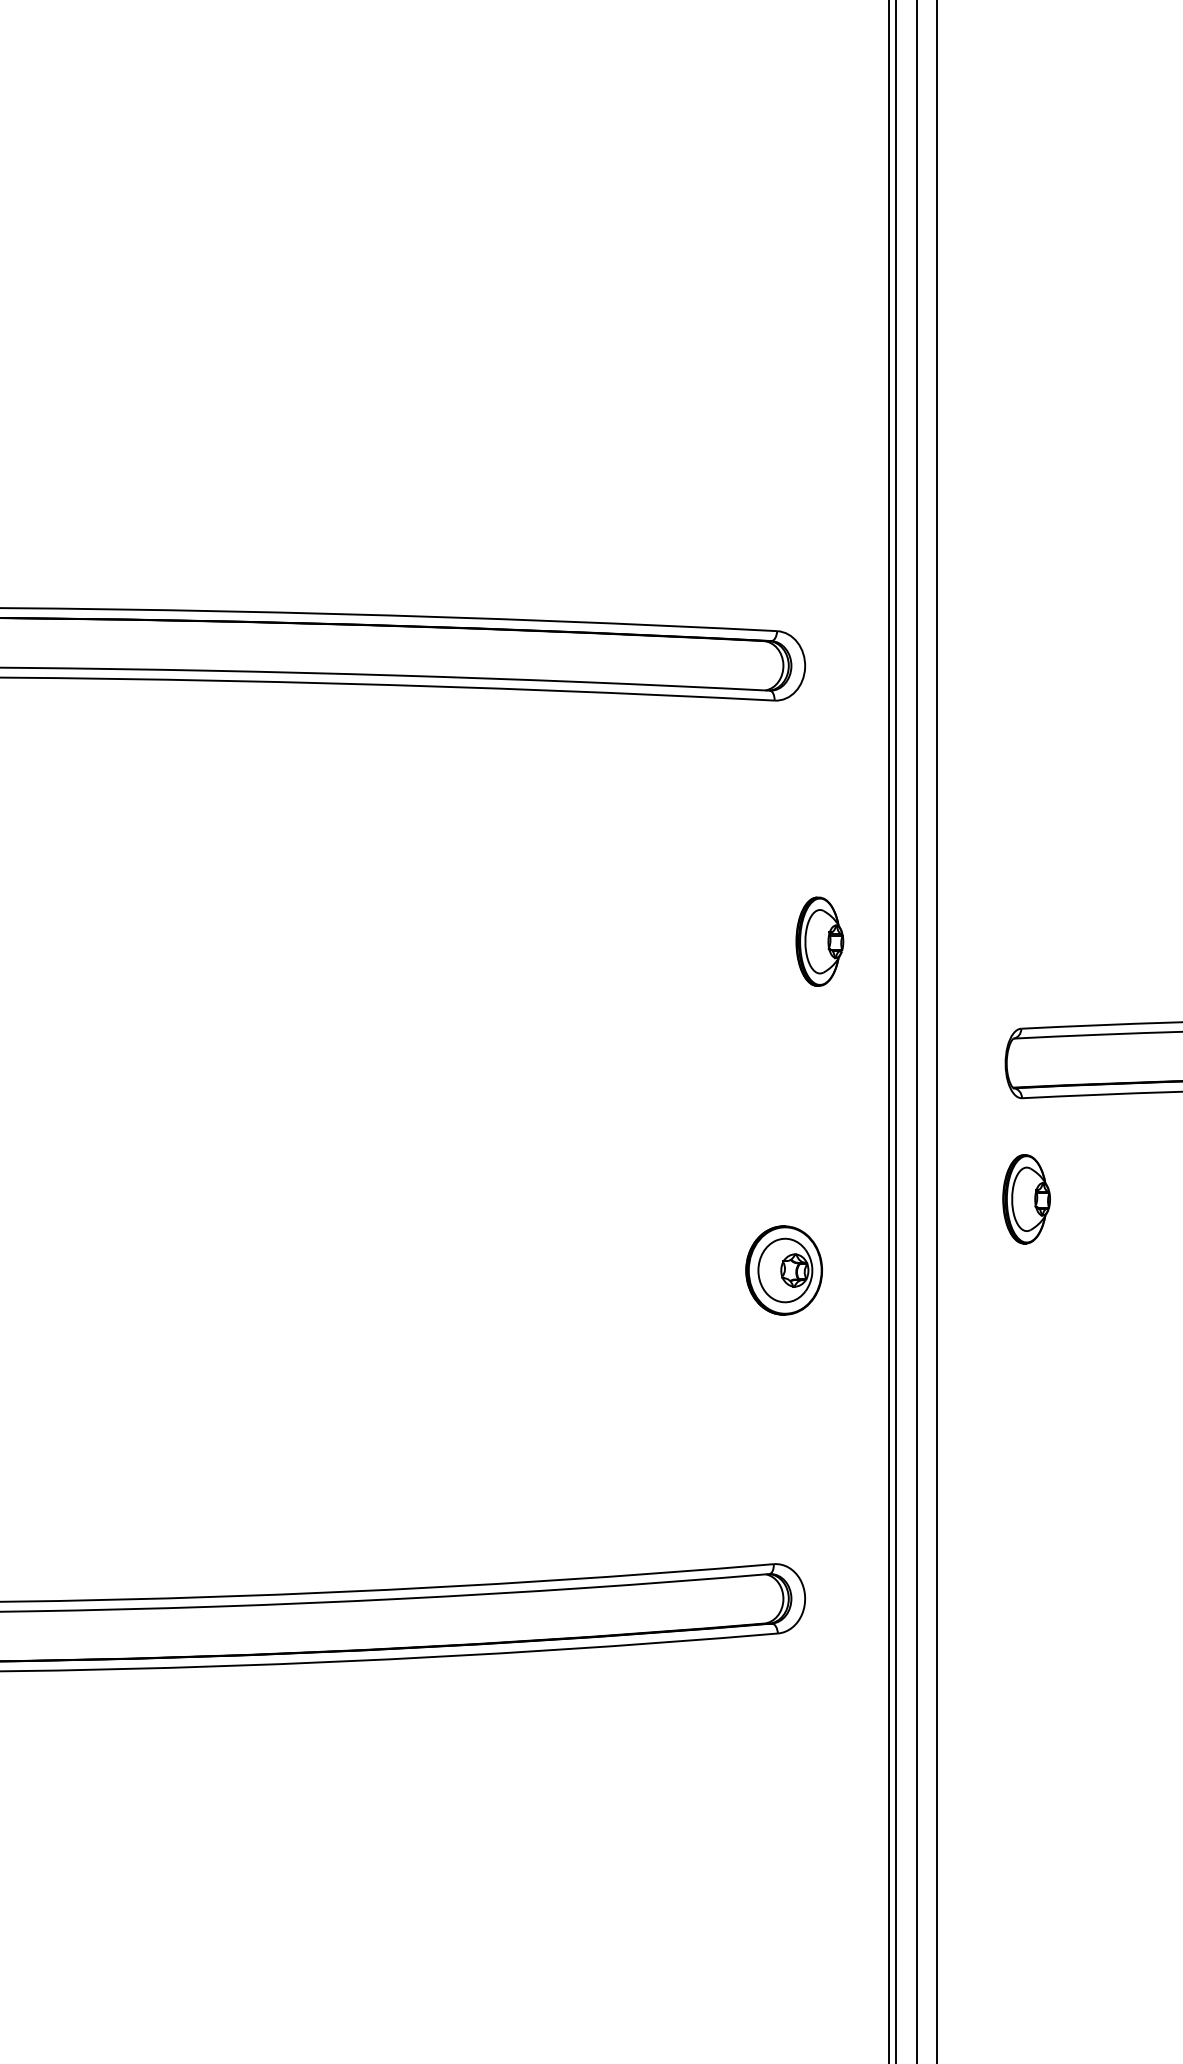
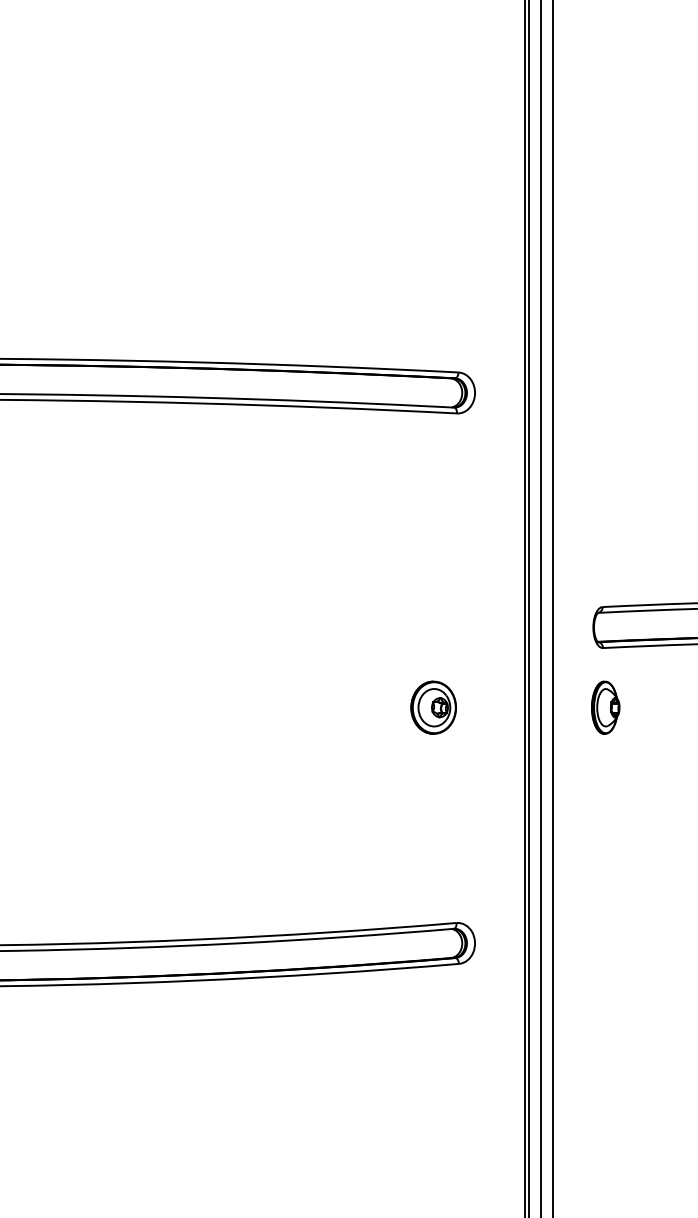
part: (819, 941) -> (483, 555), removed
part: (783, 1270) -> (433, 707), moved

